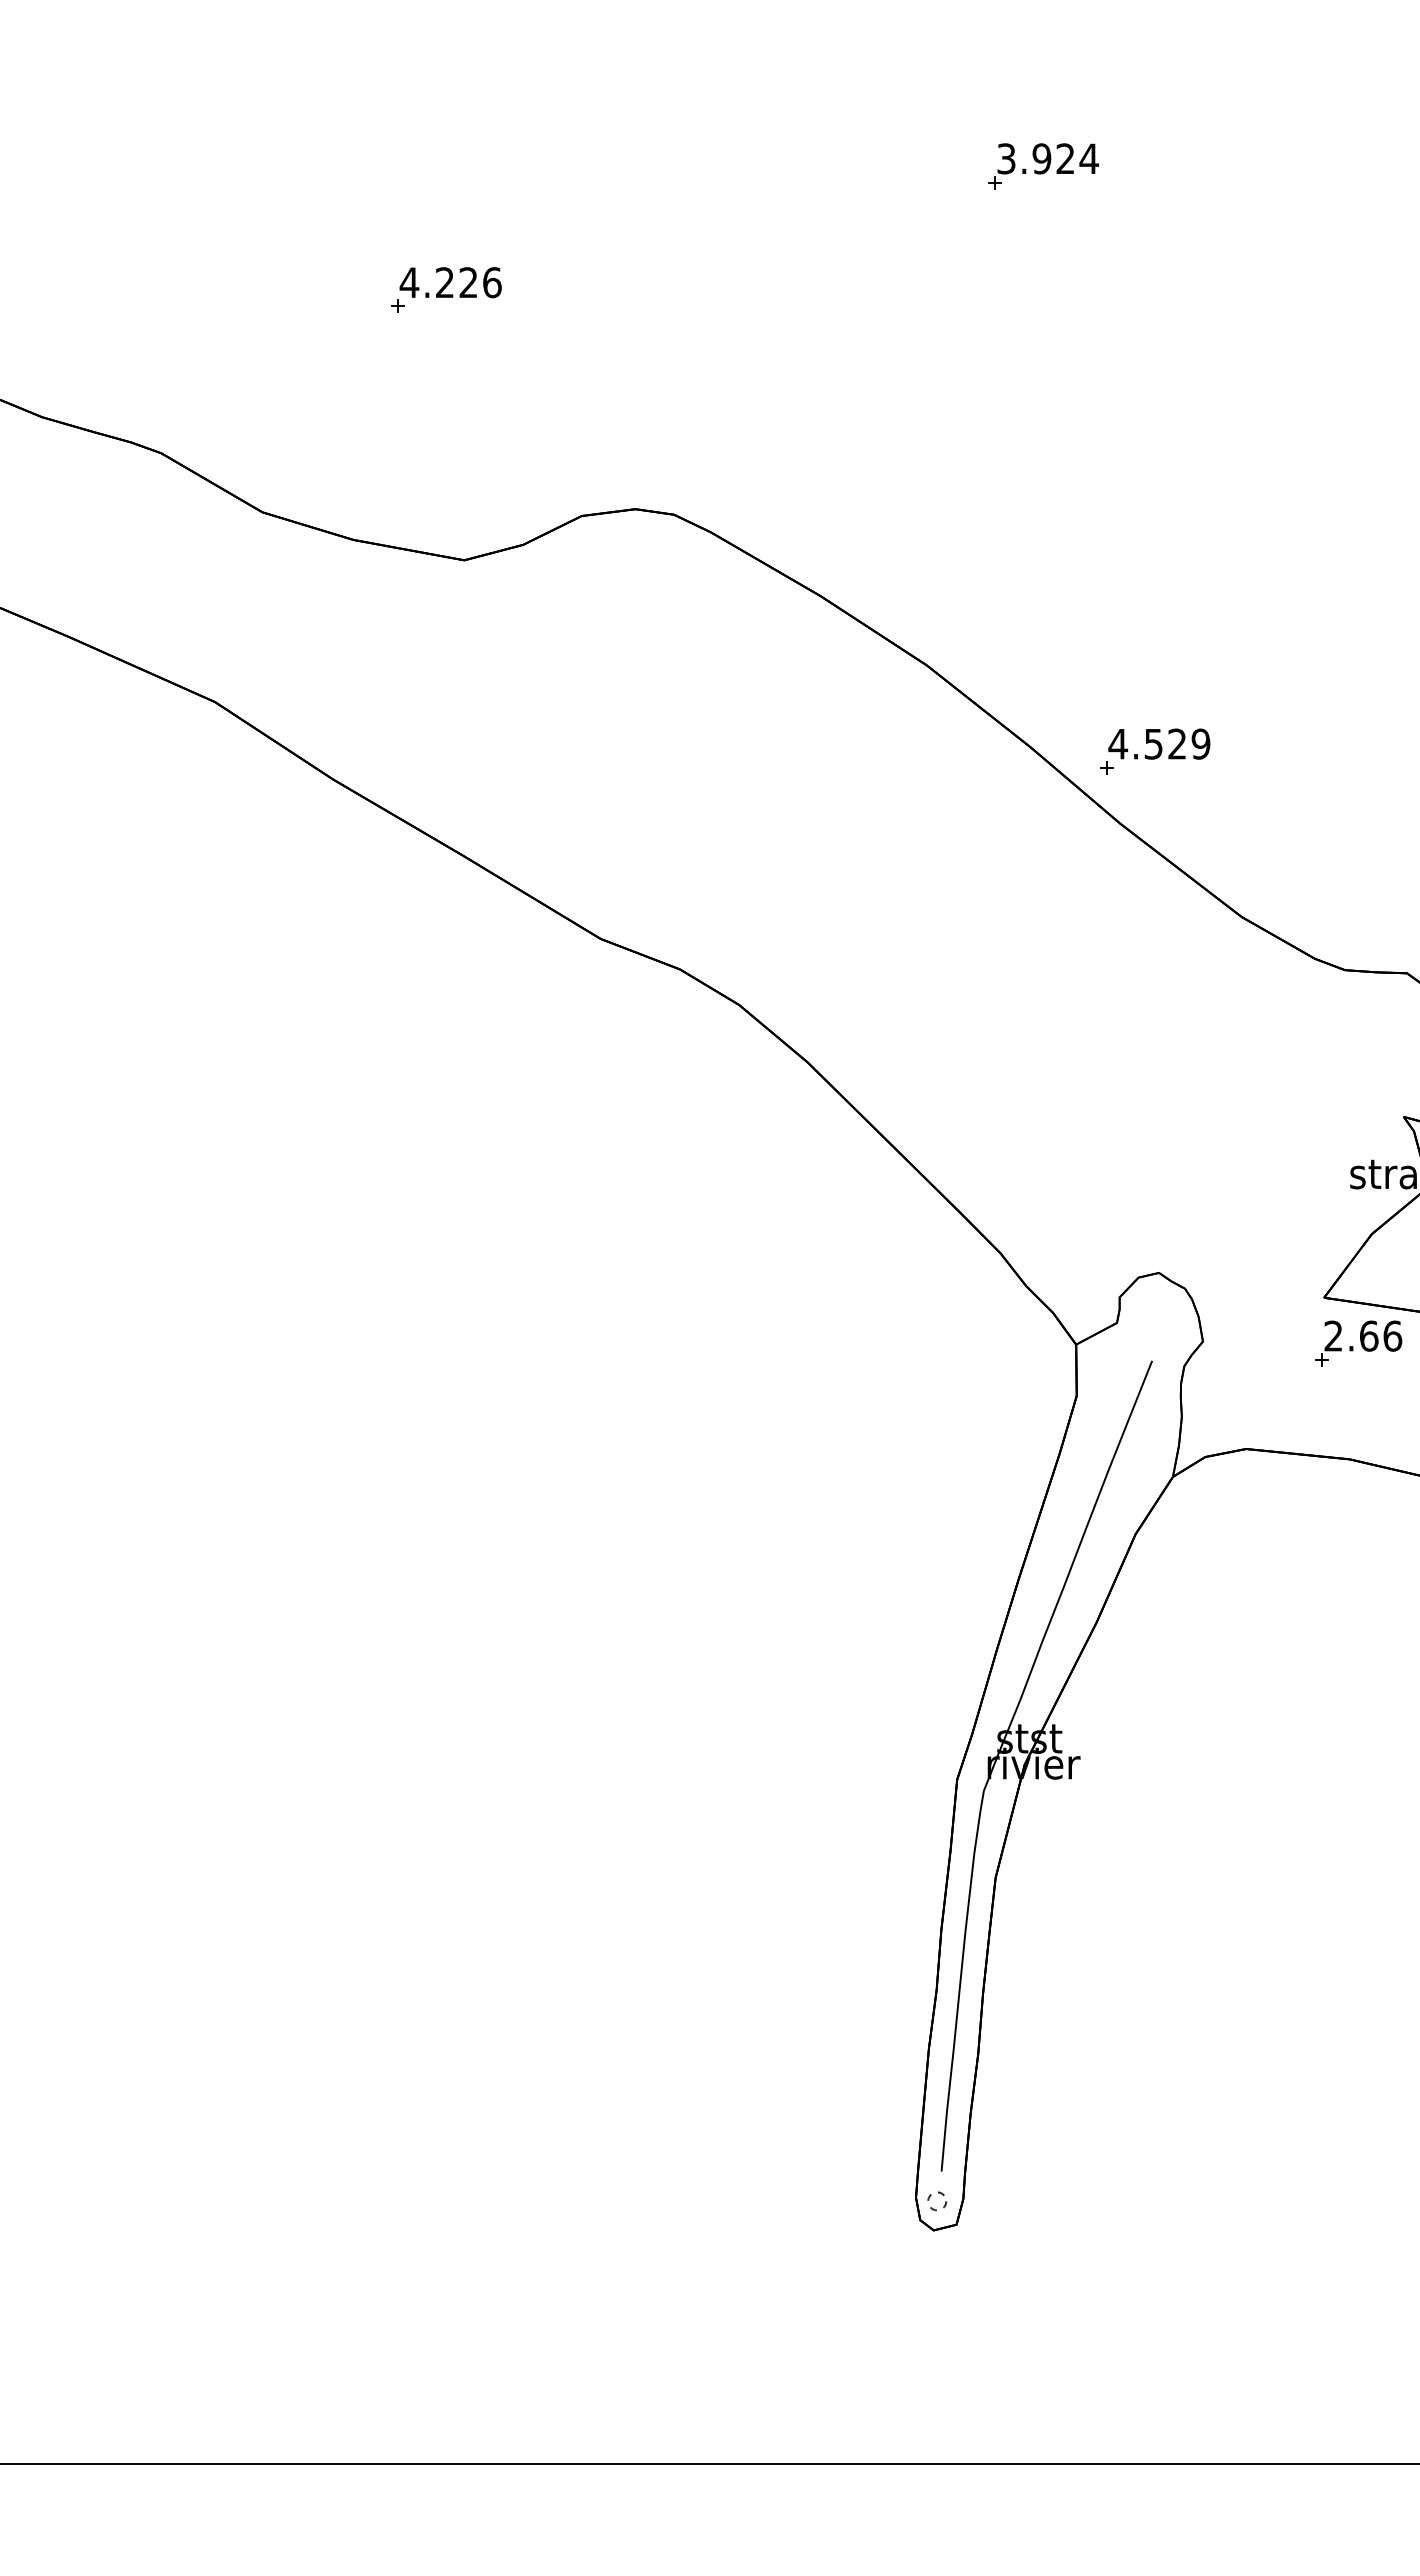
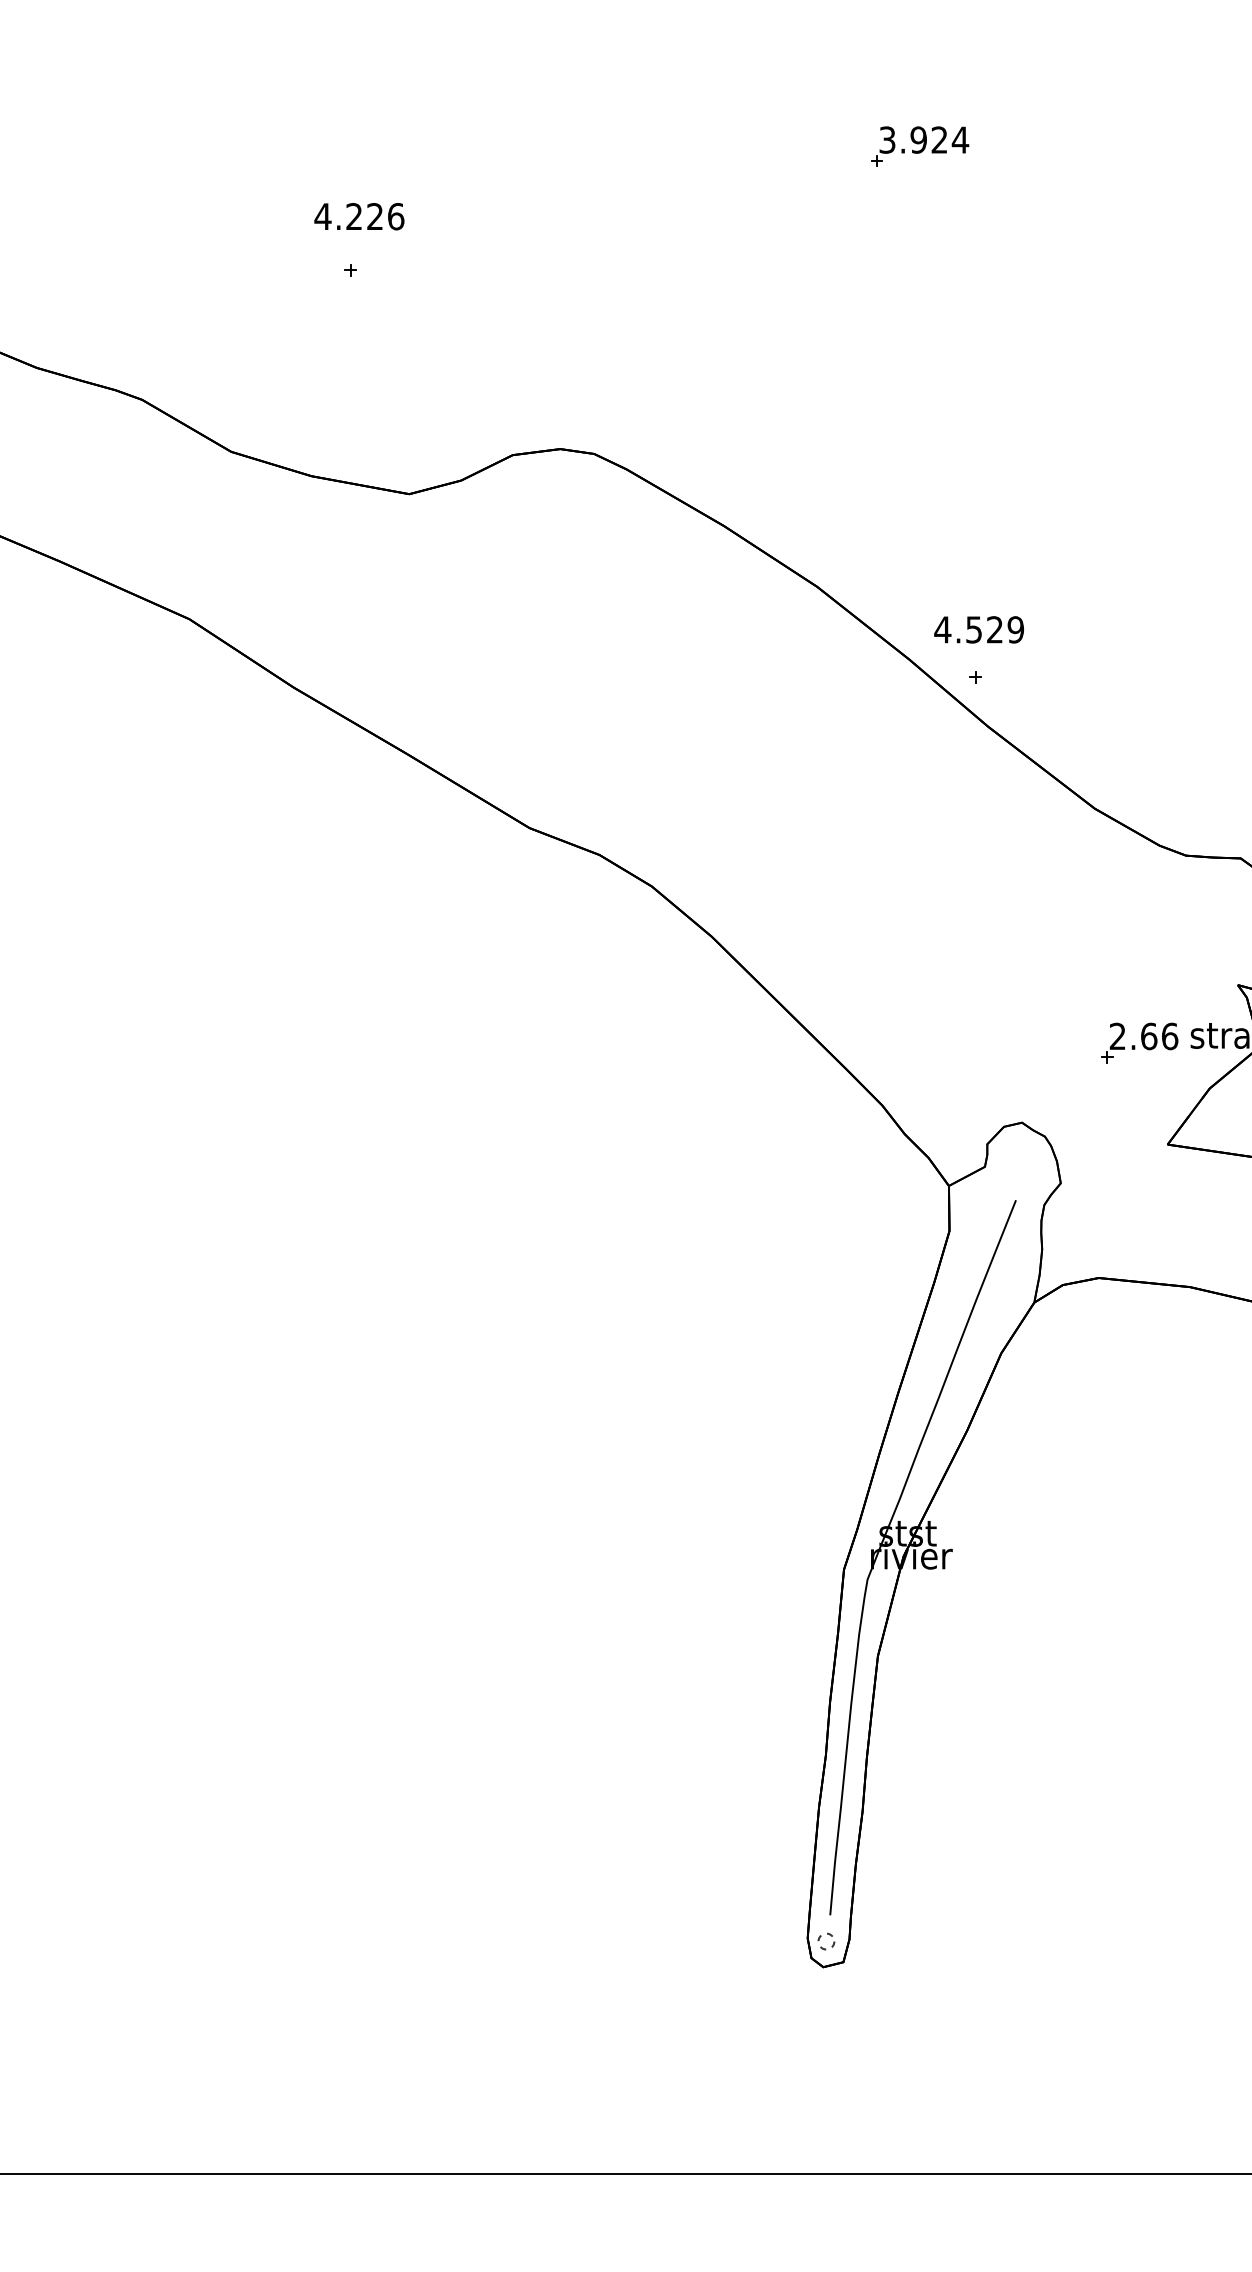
text: (450, 282) -> (359, 216), moved
text: (1159, 743) -> (979, 629), moved
part: (1358, 1343) -> (1139, 1042), moved

